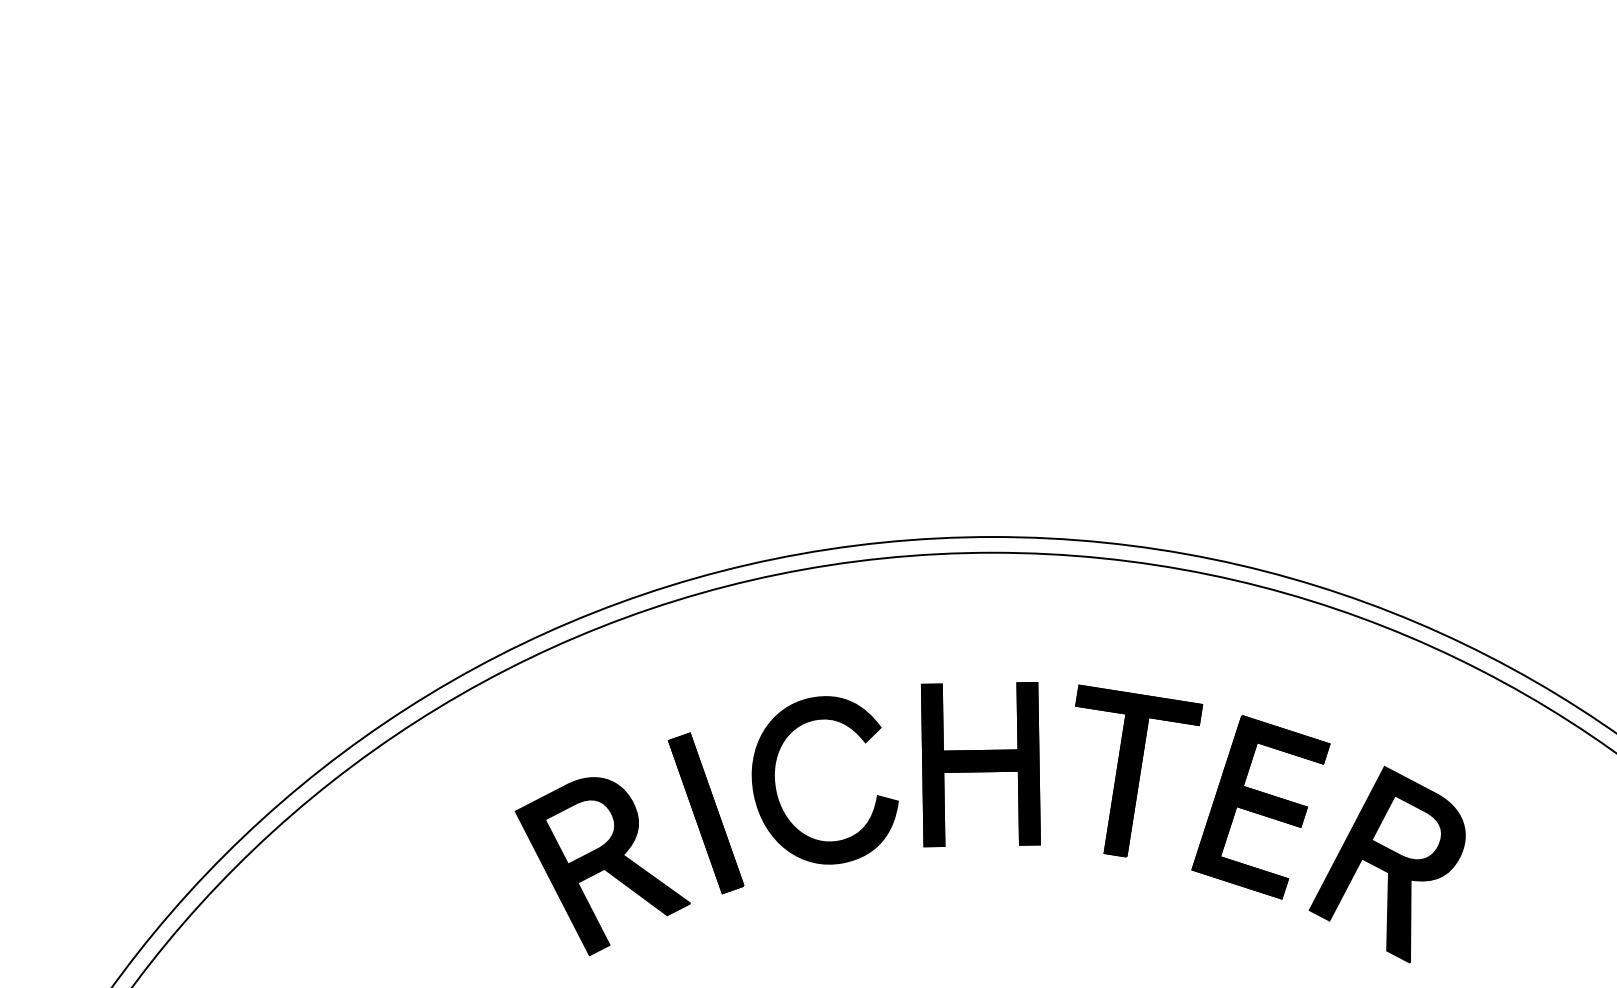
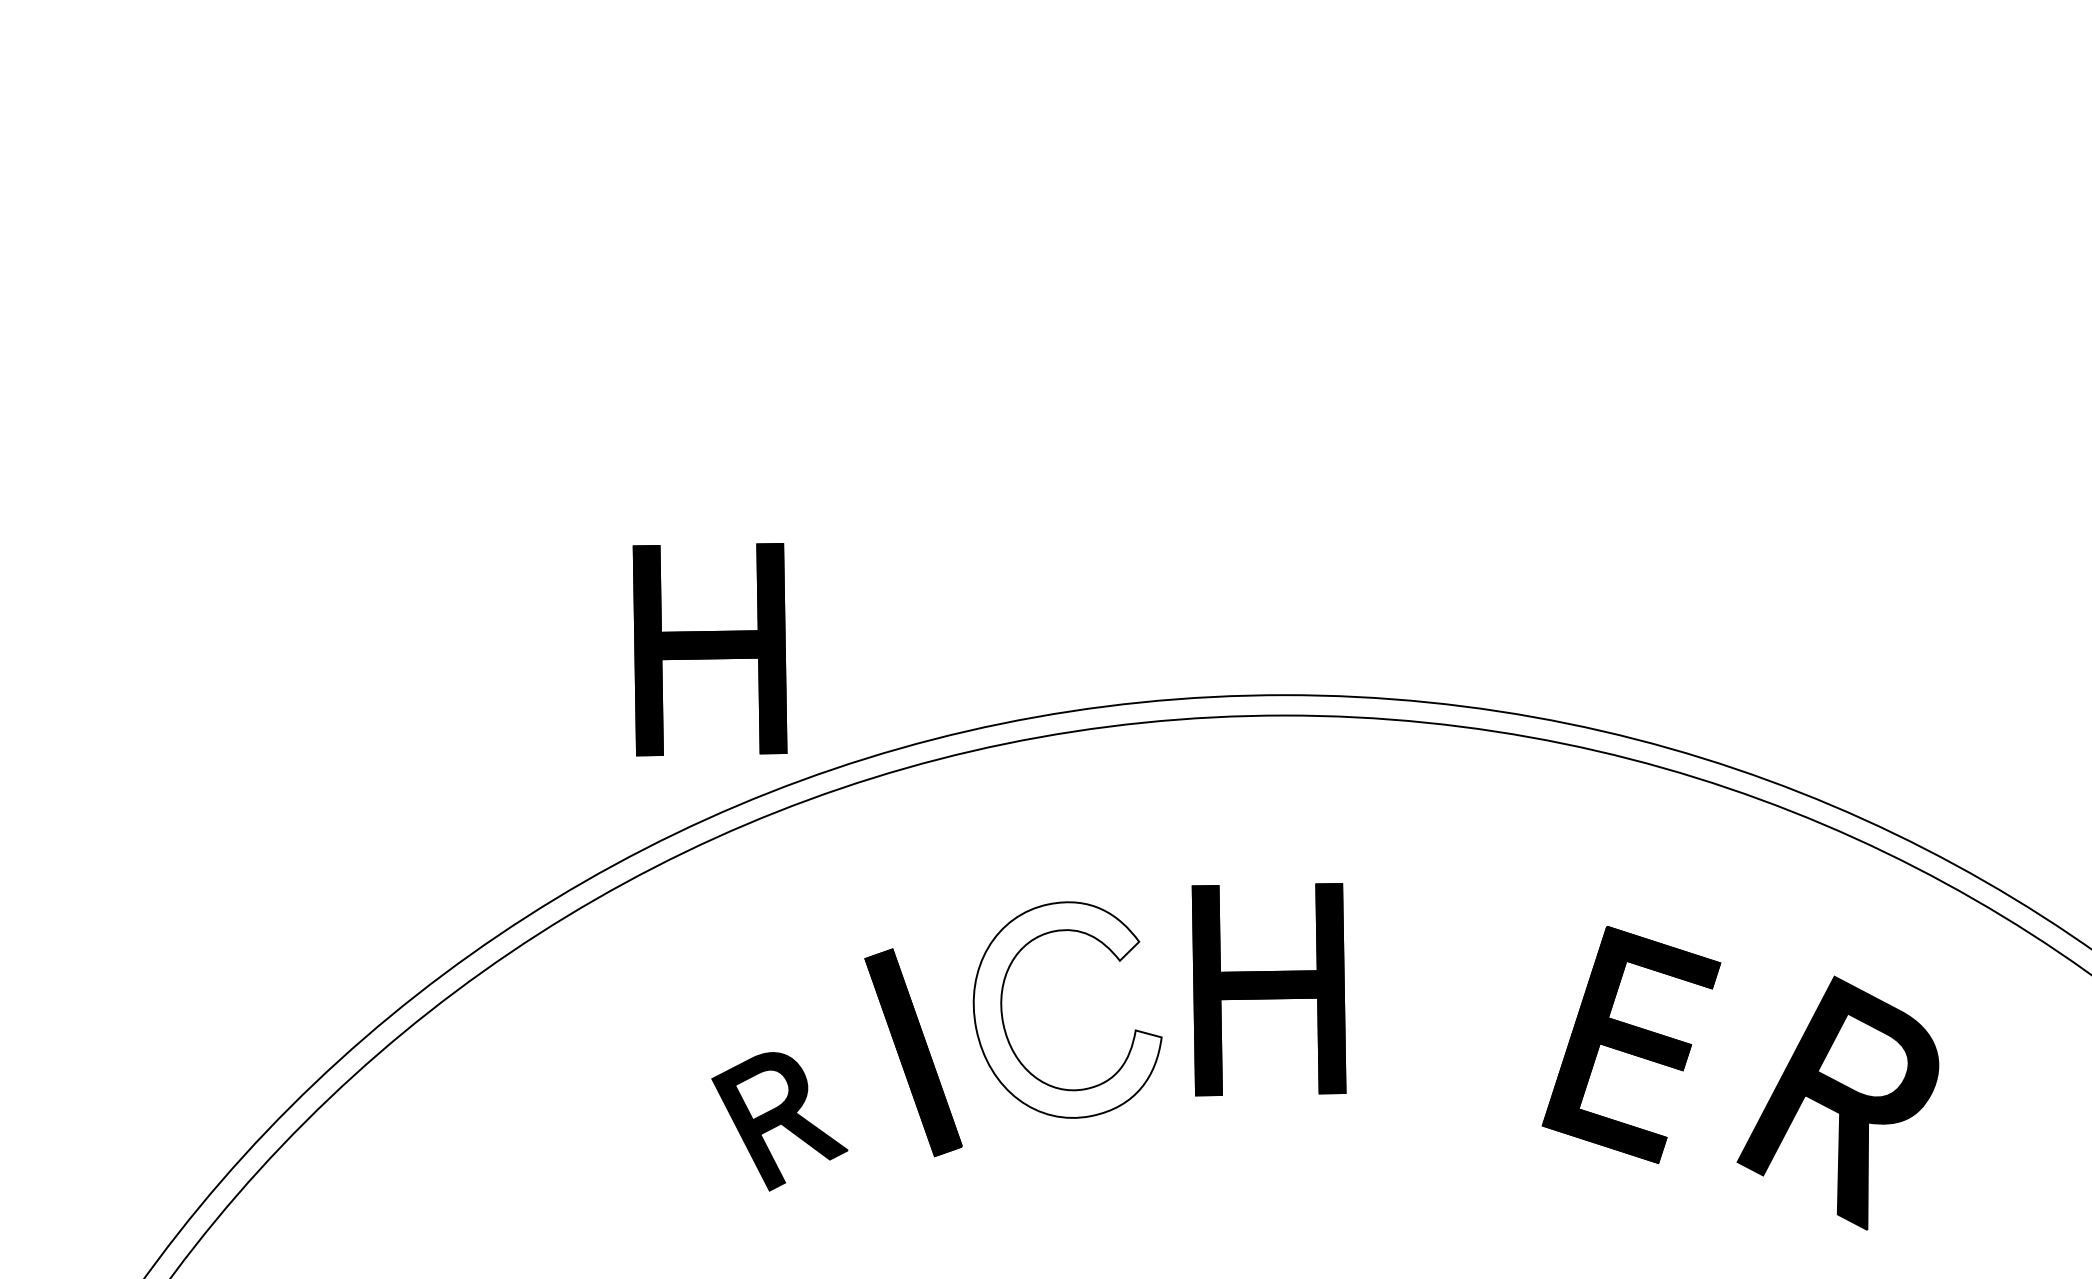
part: (548, 501) -> (709, 649), added
part: (1138, 770) -> (1473, 997), removed
fill: (825, 779) -> (1067, 1009), removed
part: (1386, 864) -> (1837, 1102), moved
part: (602, 866) -> (779, 1121), size x0.6

